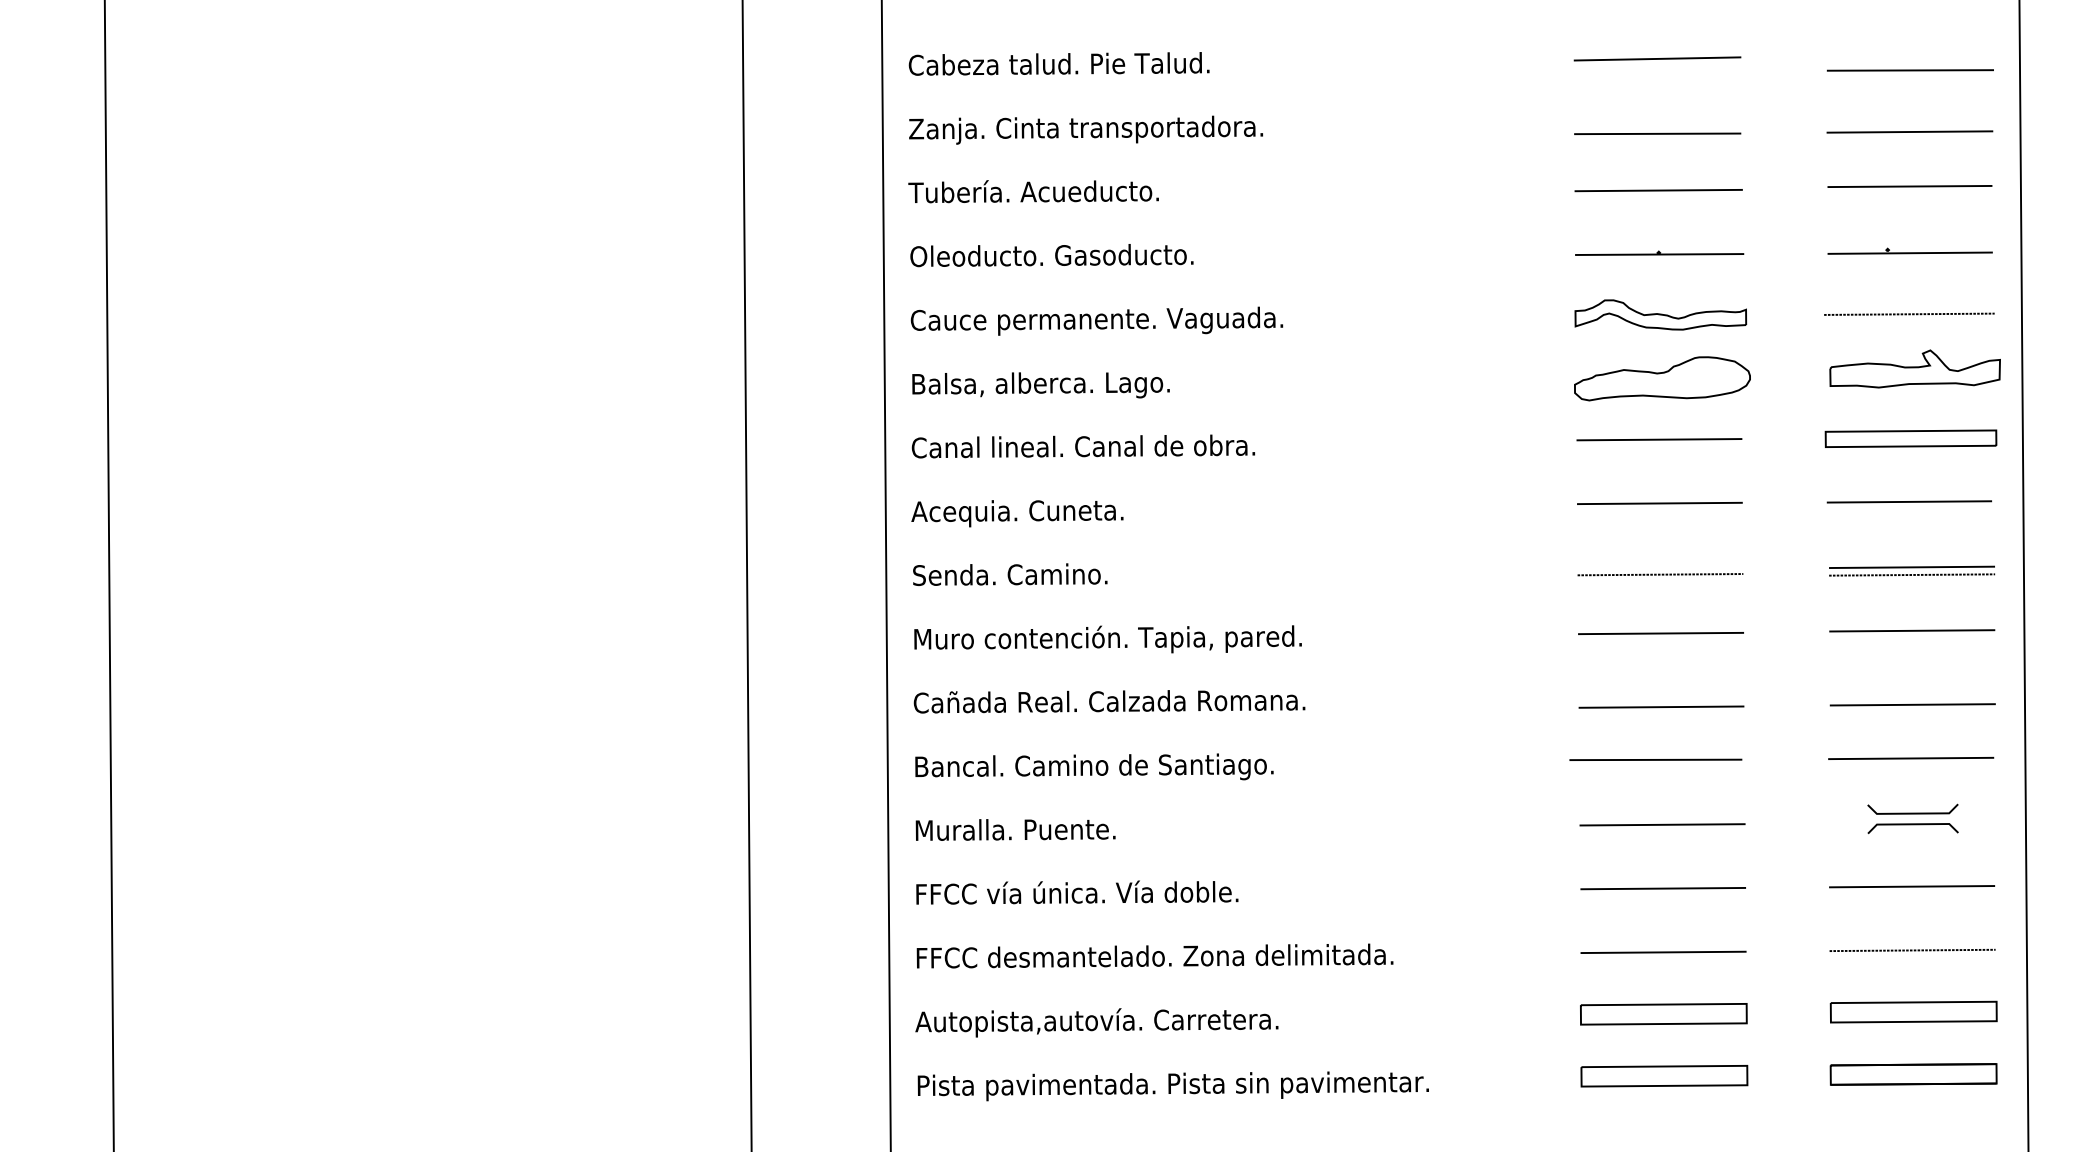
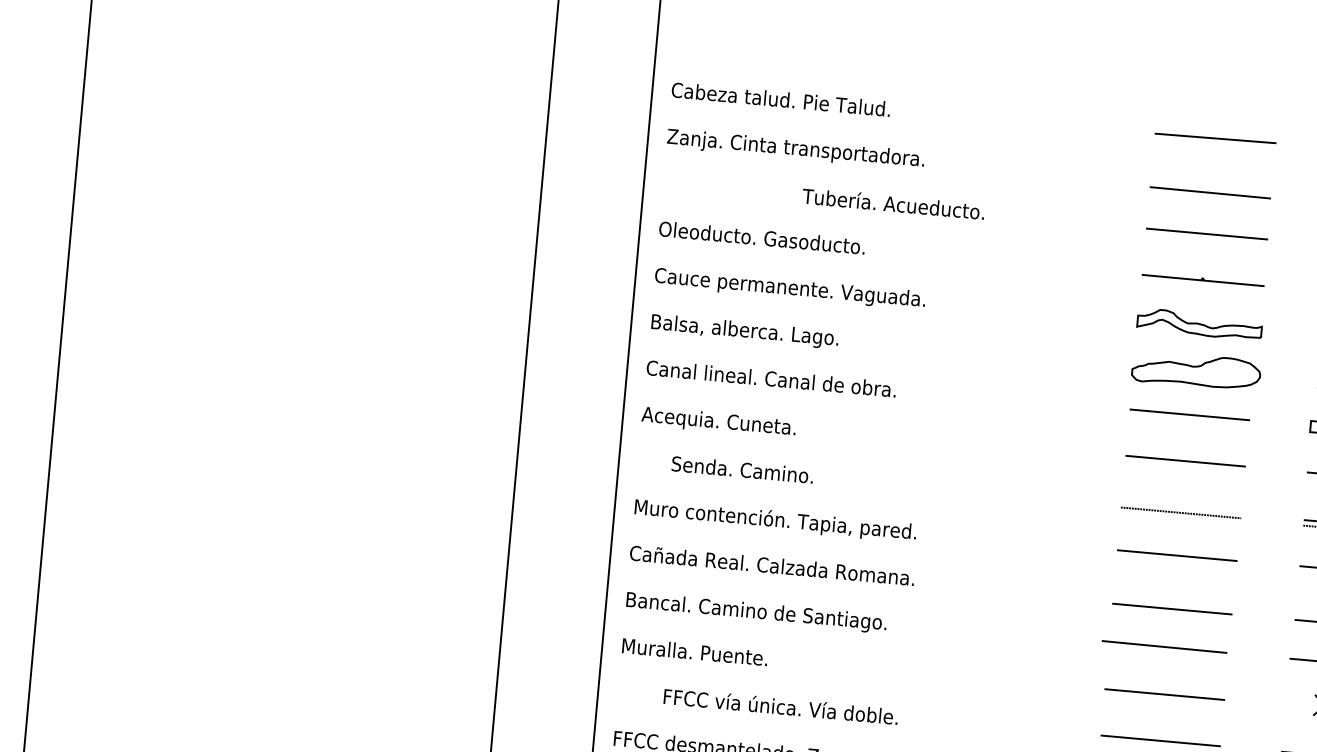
text: (1033, 191) -> (893, 203), moved
text: (1010, 574) -> (742, 469), moved
text: (1077, 892) -> (781, 706), moved

